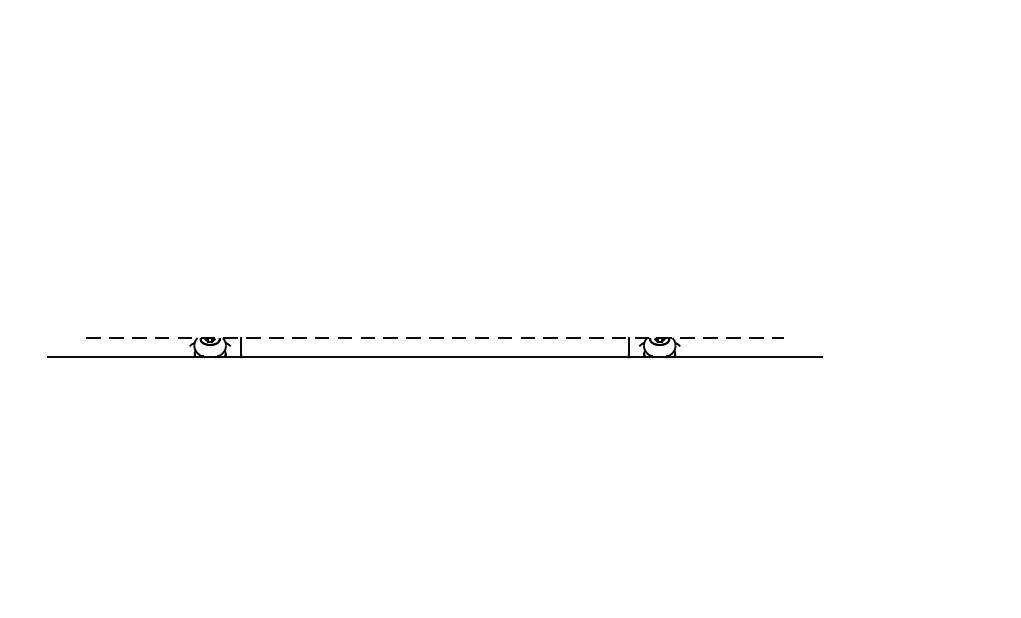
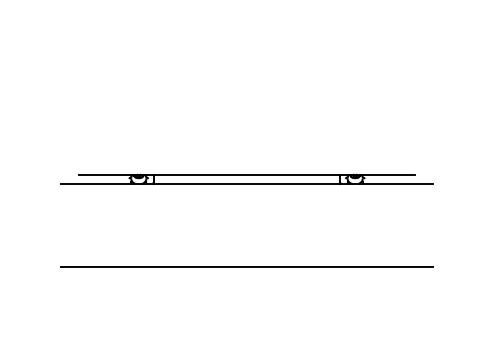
line: (433, 337) -> (246, 174), dashed -> solid
line: (433, 528) -> (246, 266), added

